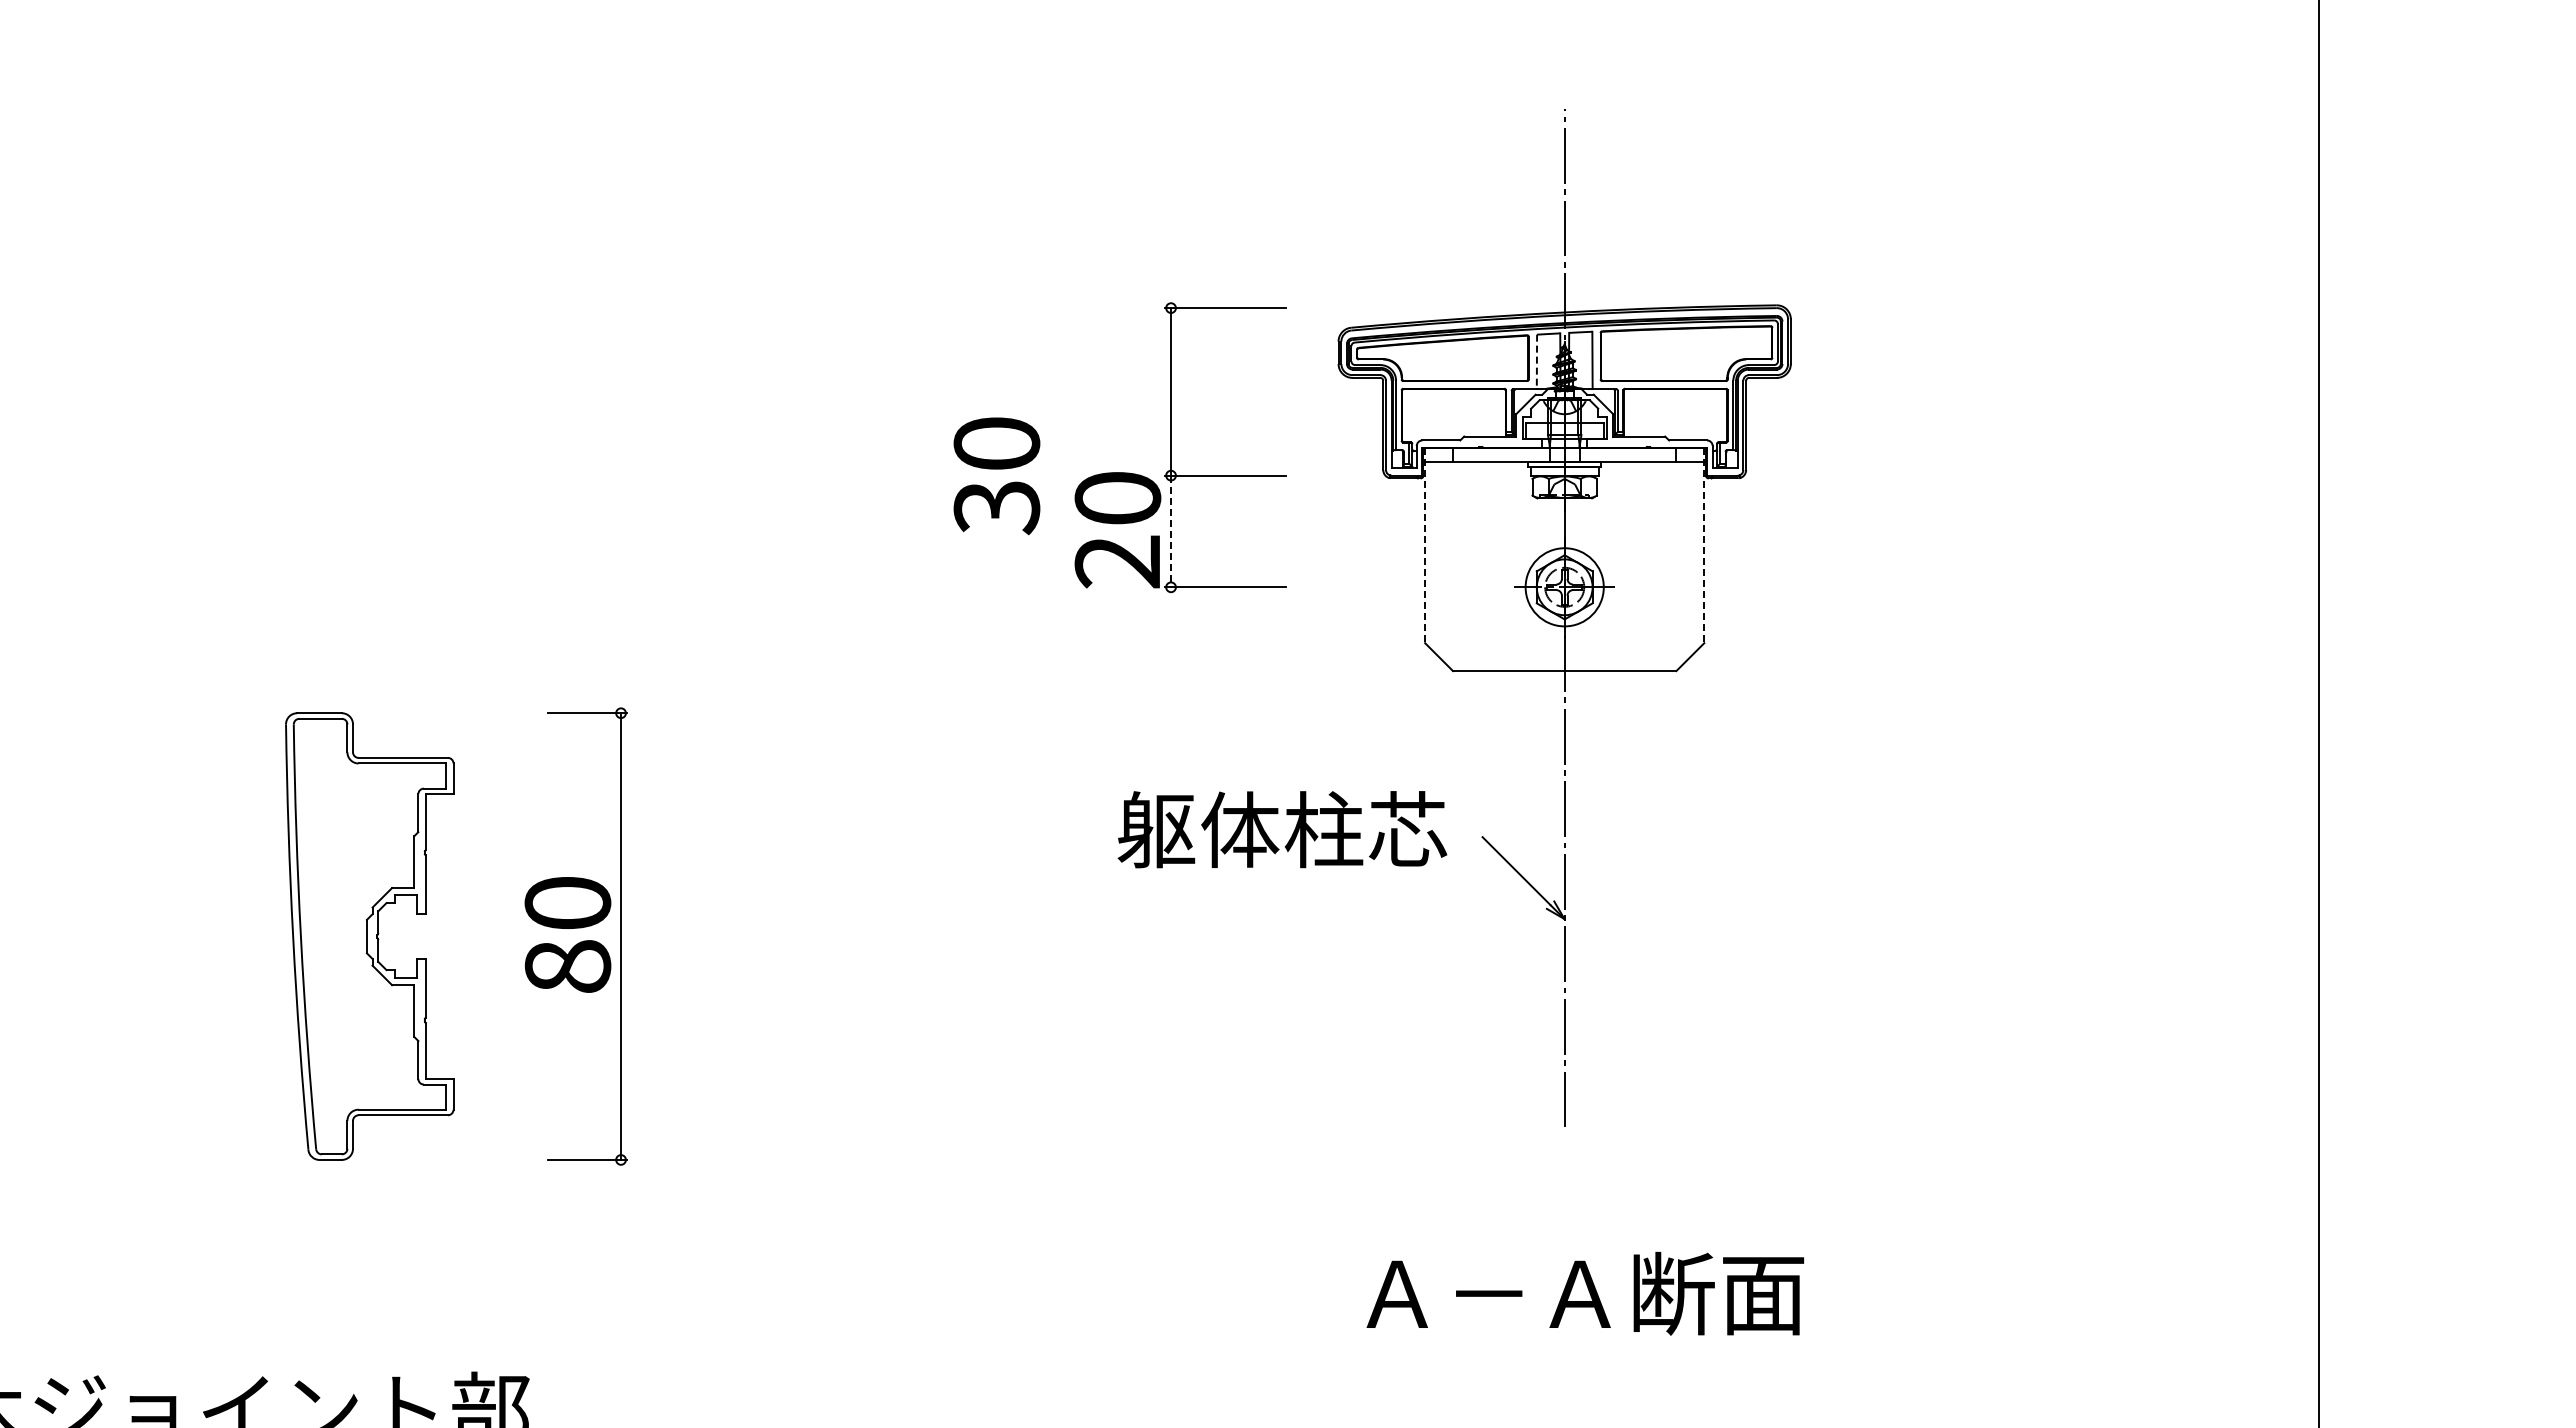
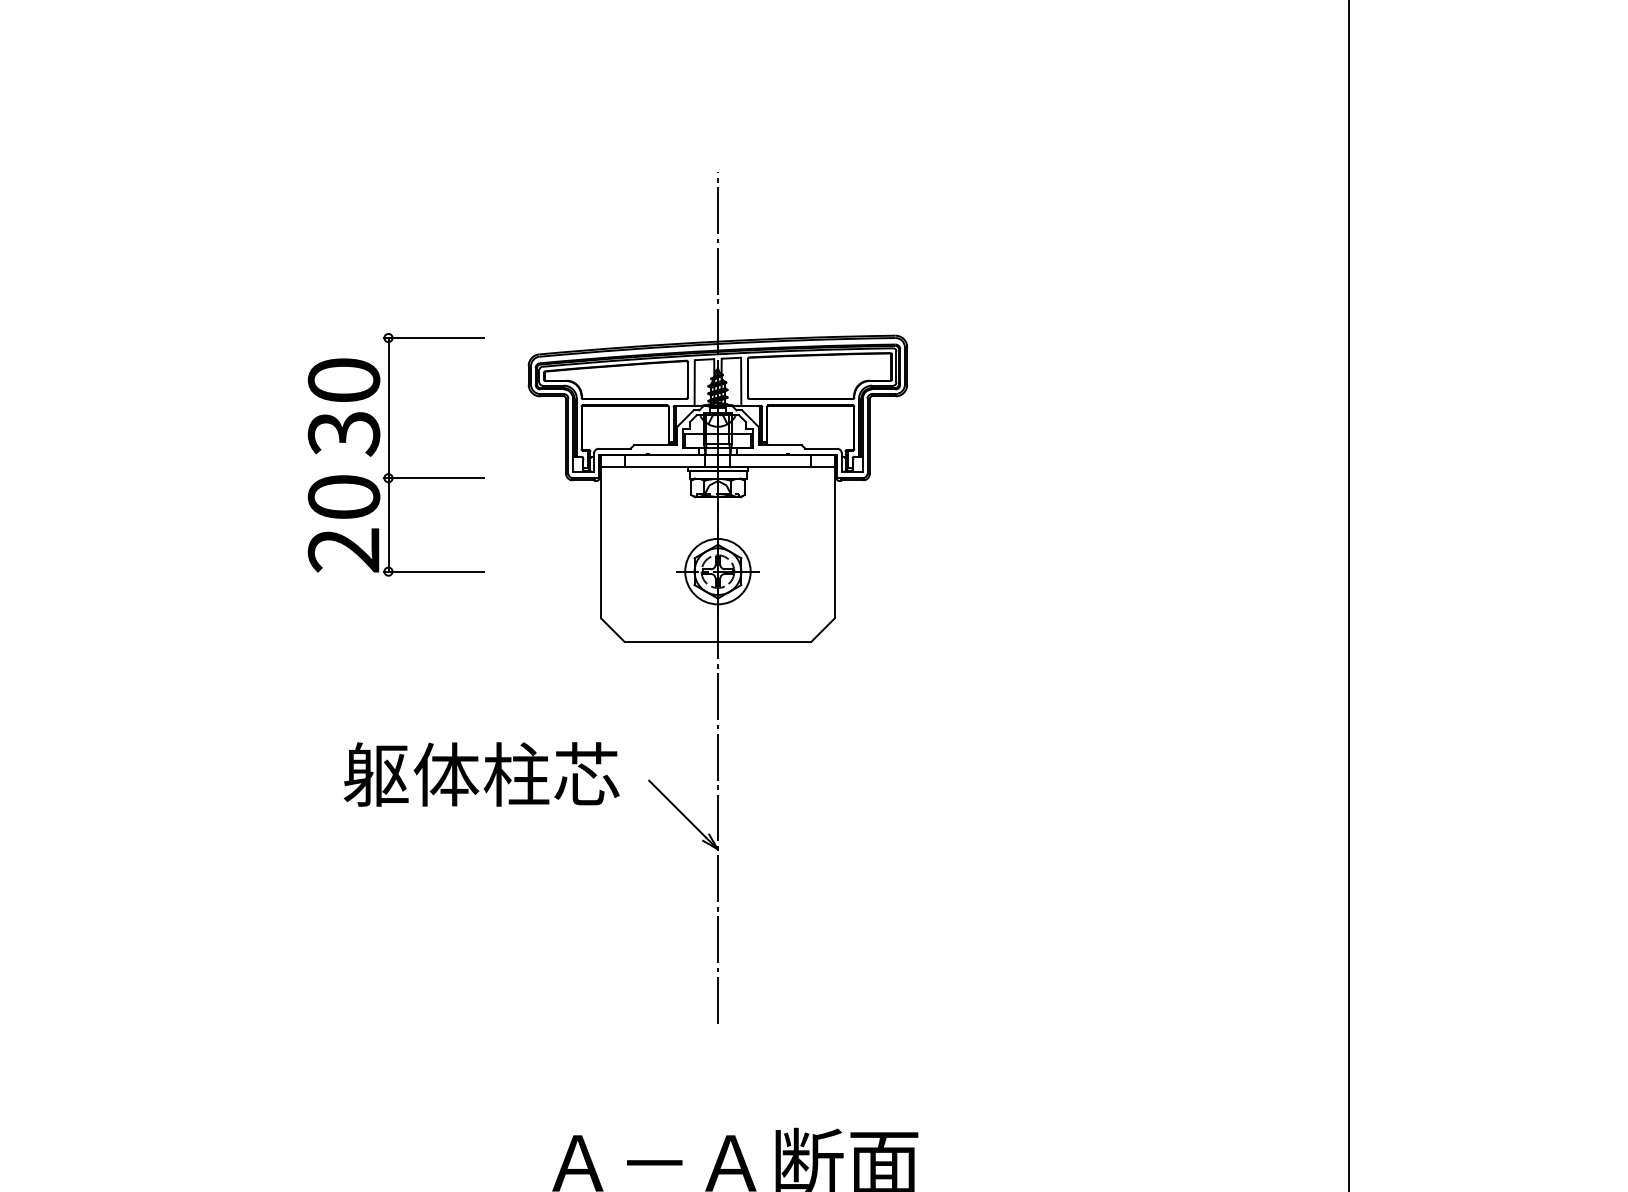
line: (1536, 362) -> (694, 383), dashed -> solid
text: (996, 476) -> (343, 407), moved
line: (1171, 531) -> (388, 524), dashed -> solid
line: (1425, 545) -> (601, 536), dashed -> solid
line: (1704, 545) -> (834, 536), dashed -> solid

